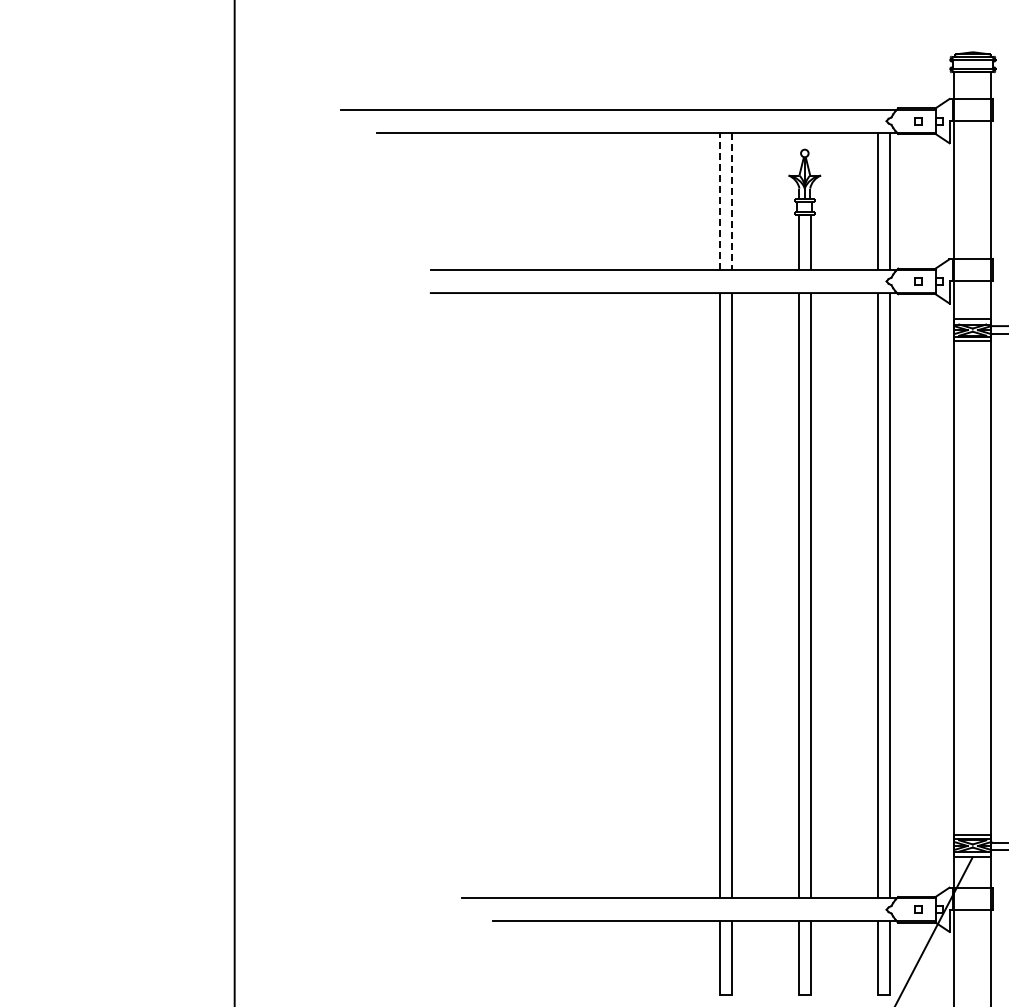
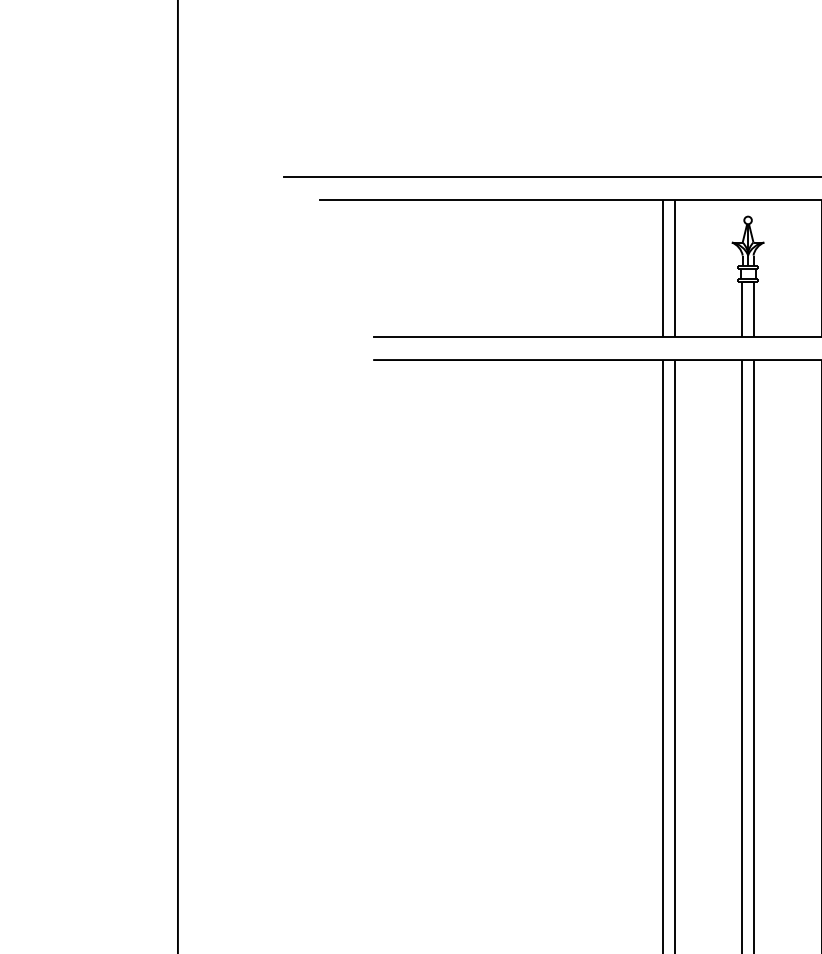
line: (720, 201) -> (663, 268), dashed -> solid
line: (731, 201) -> (674, 268), dashed -> solid

